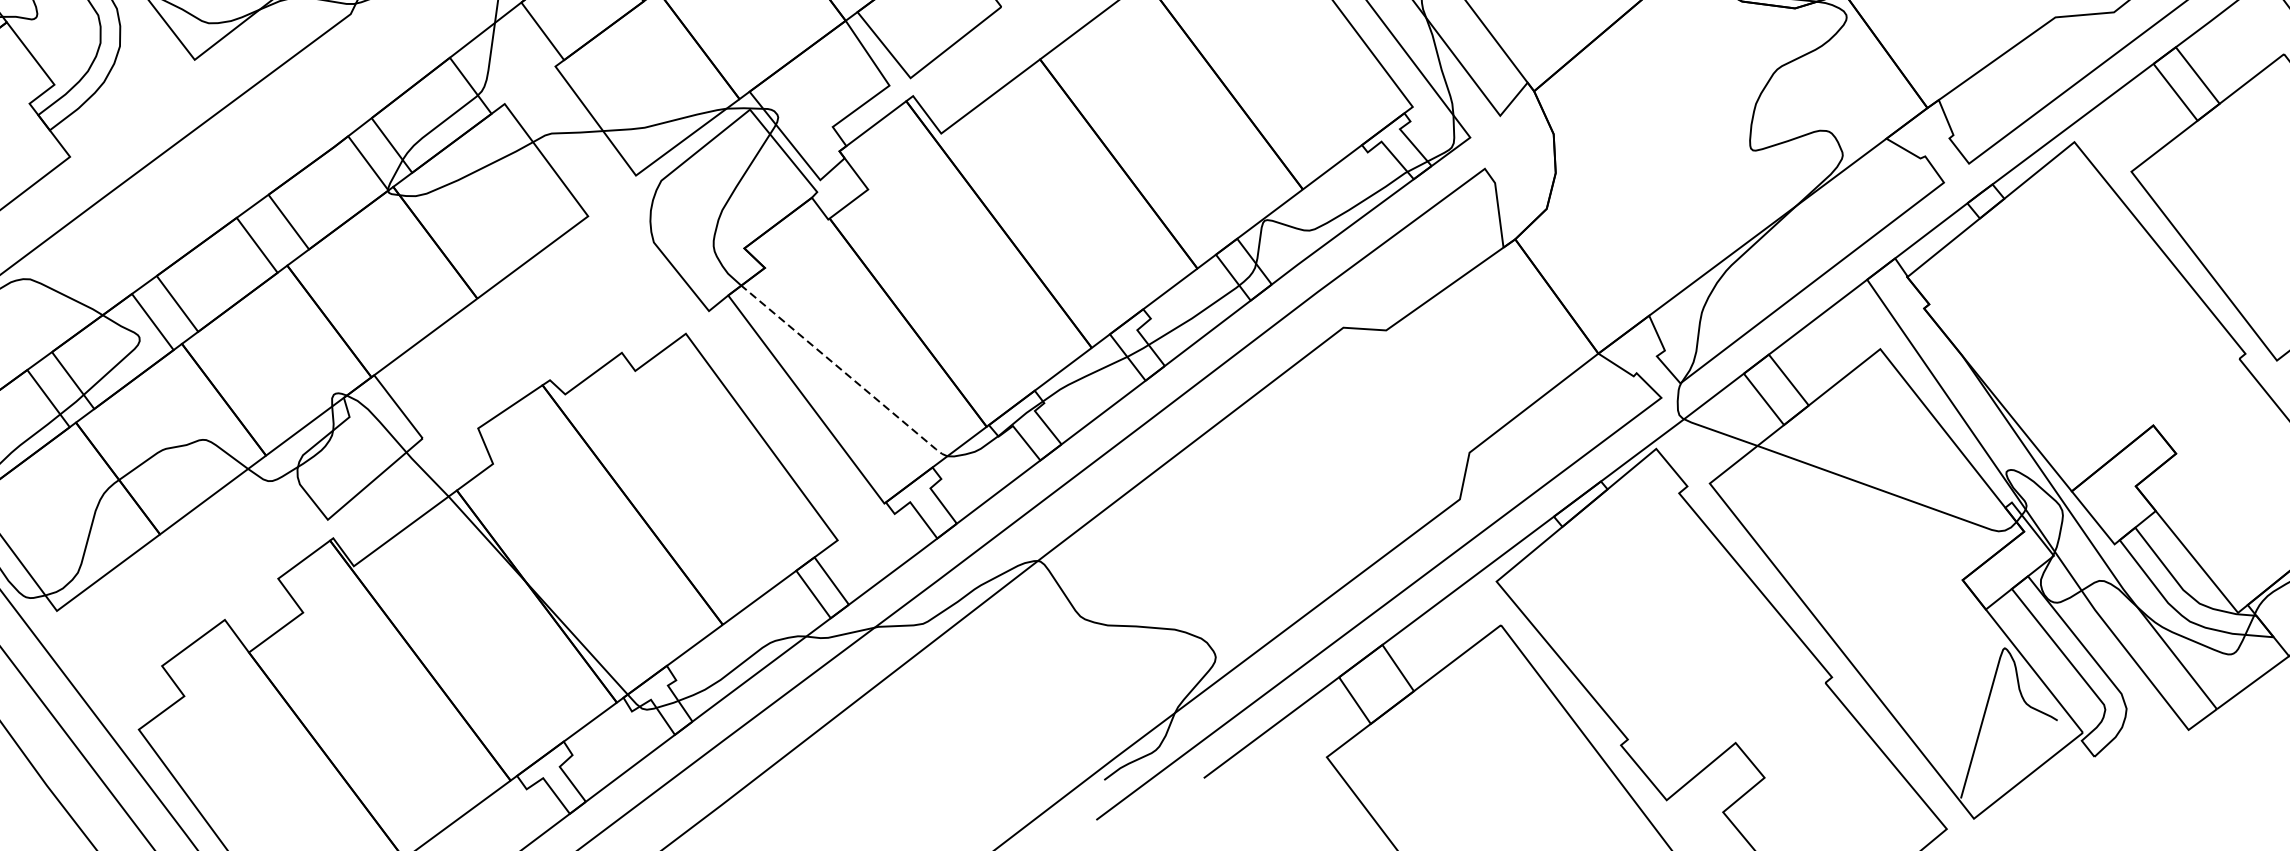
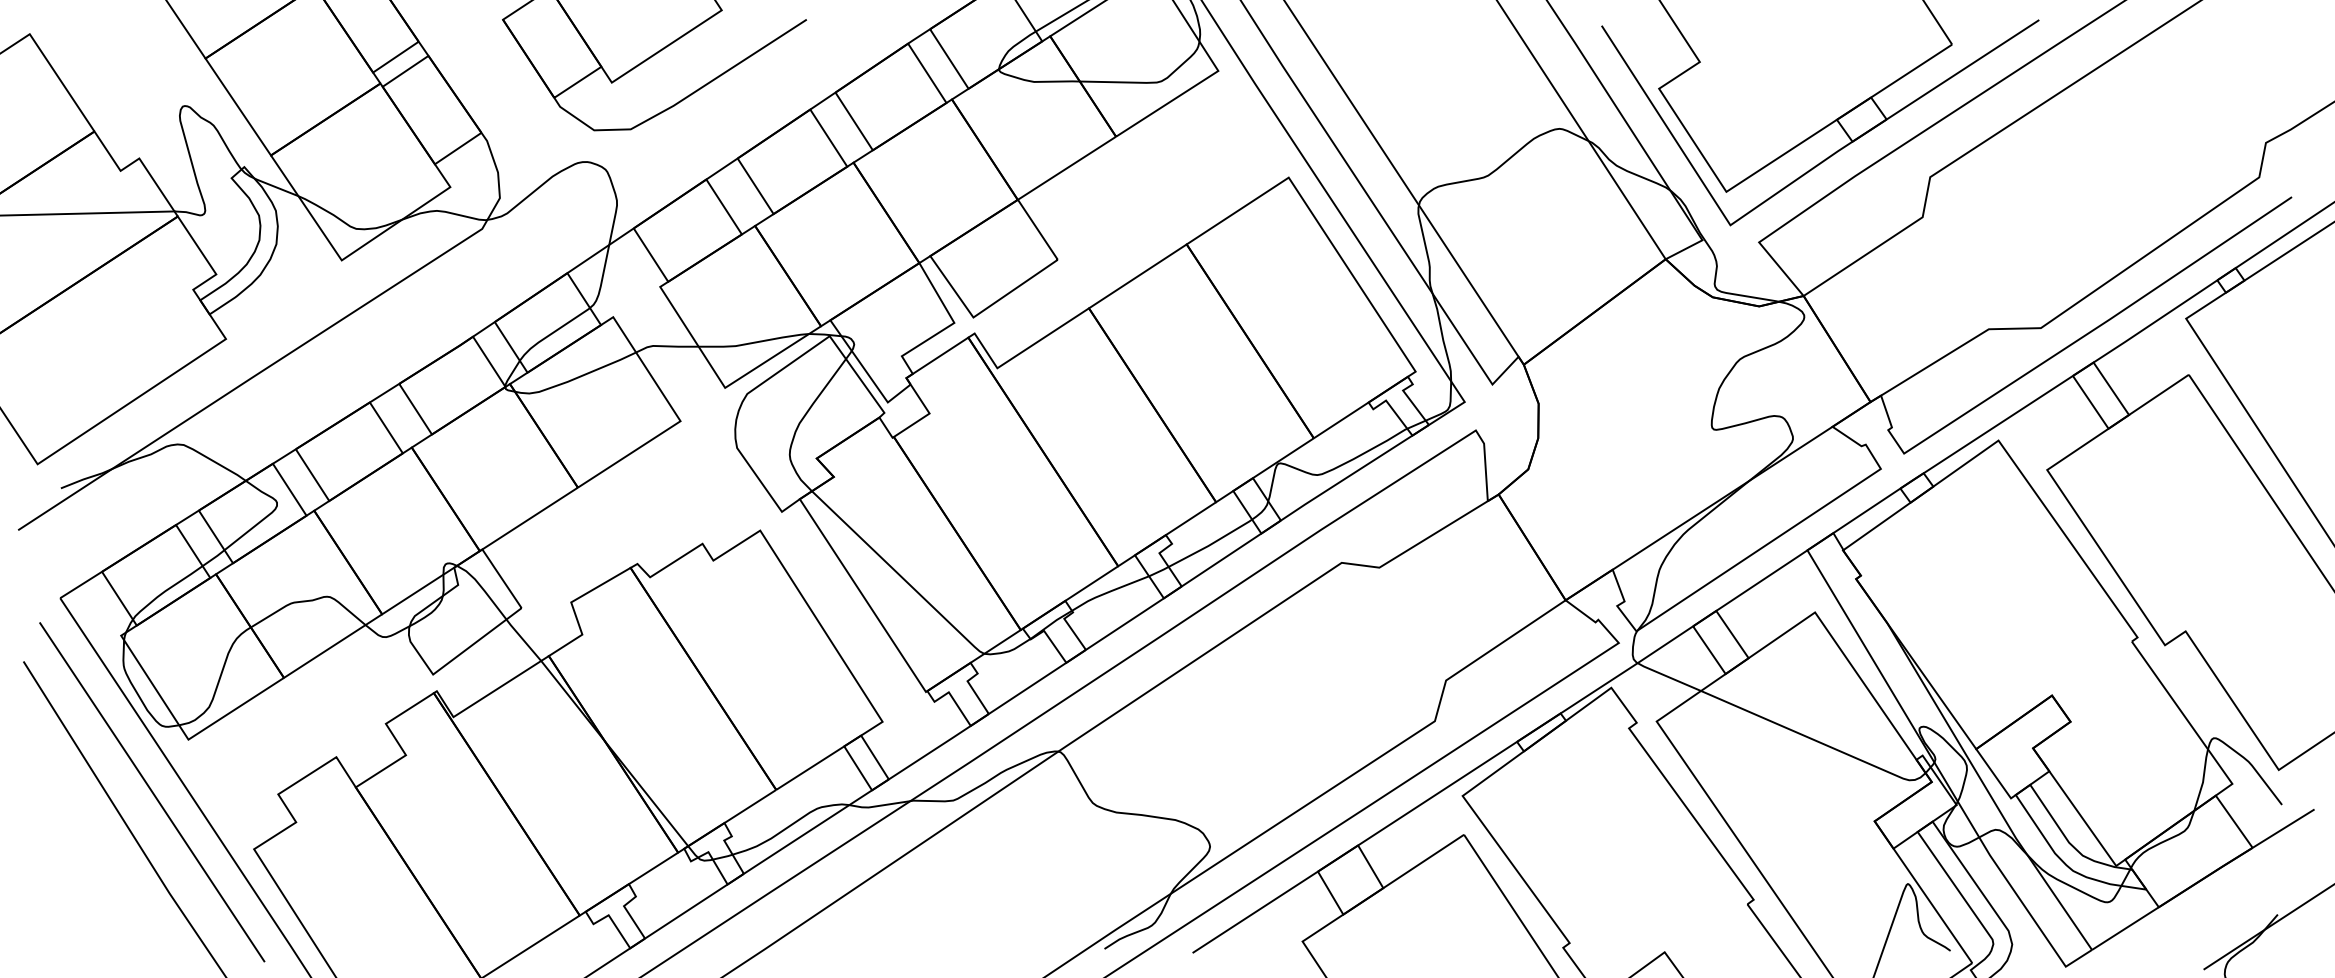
line: (844, 372) -> (898, 573), dashed -> solid

